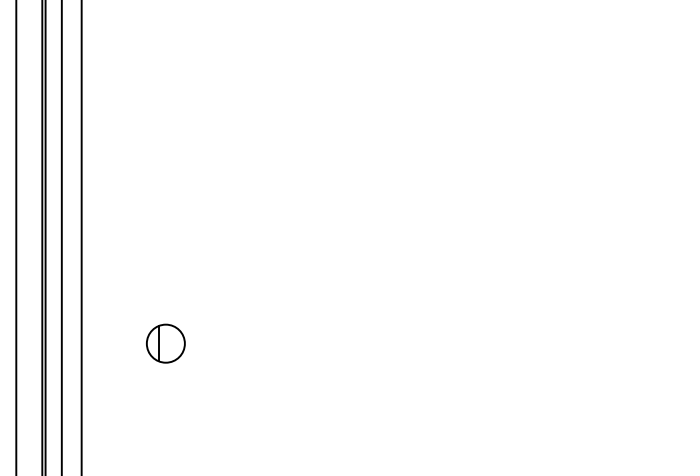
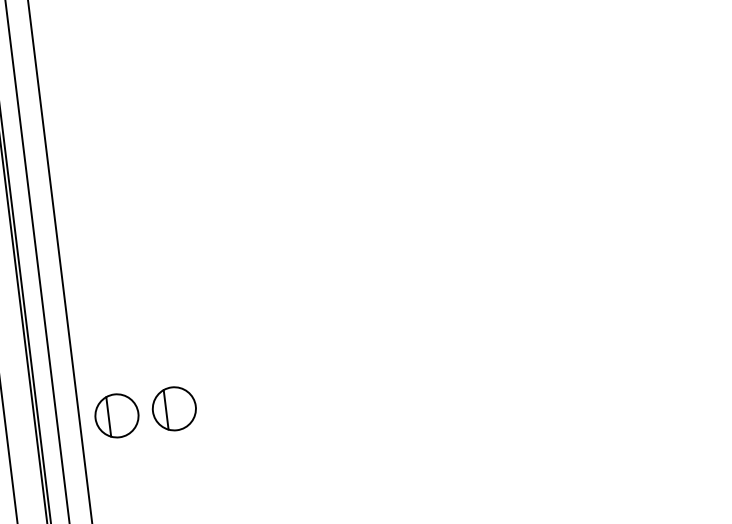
part: (114, 343) -> (116, 415), added

